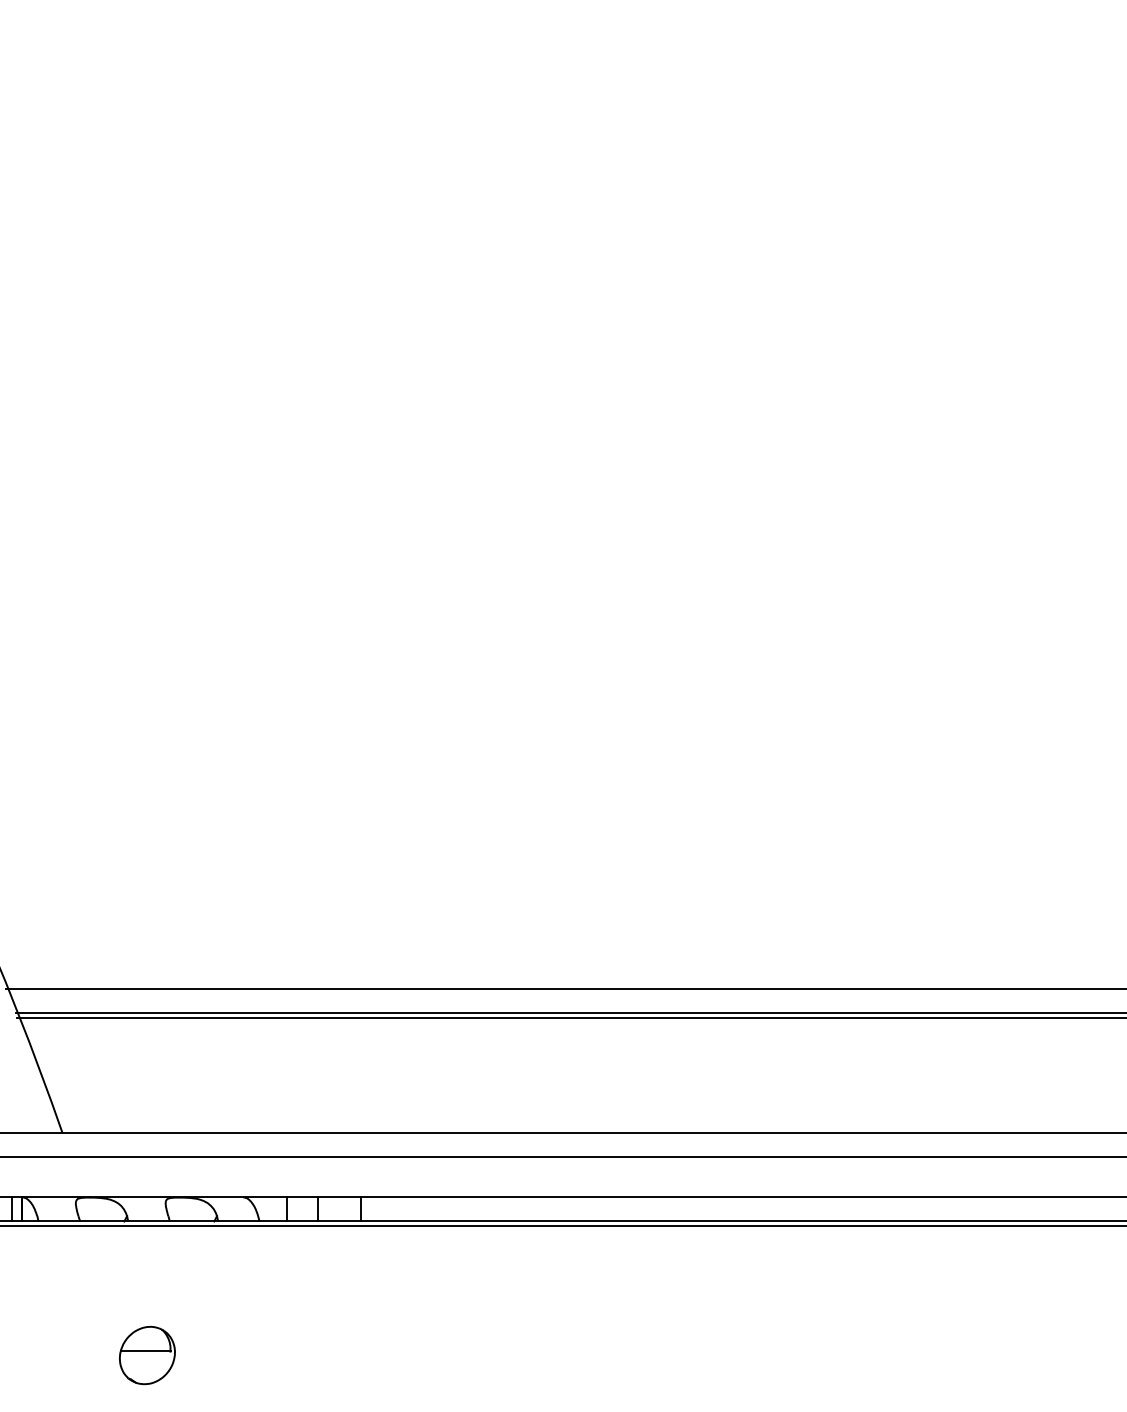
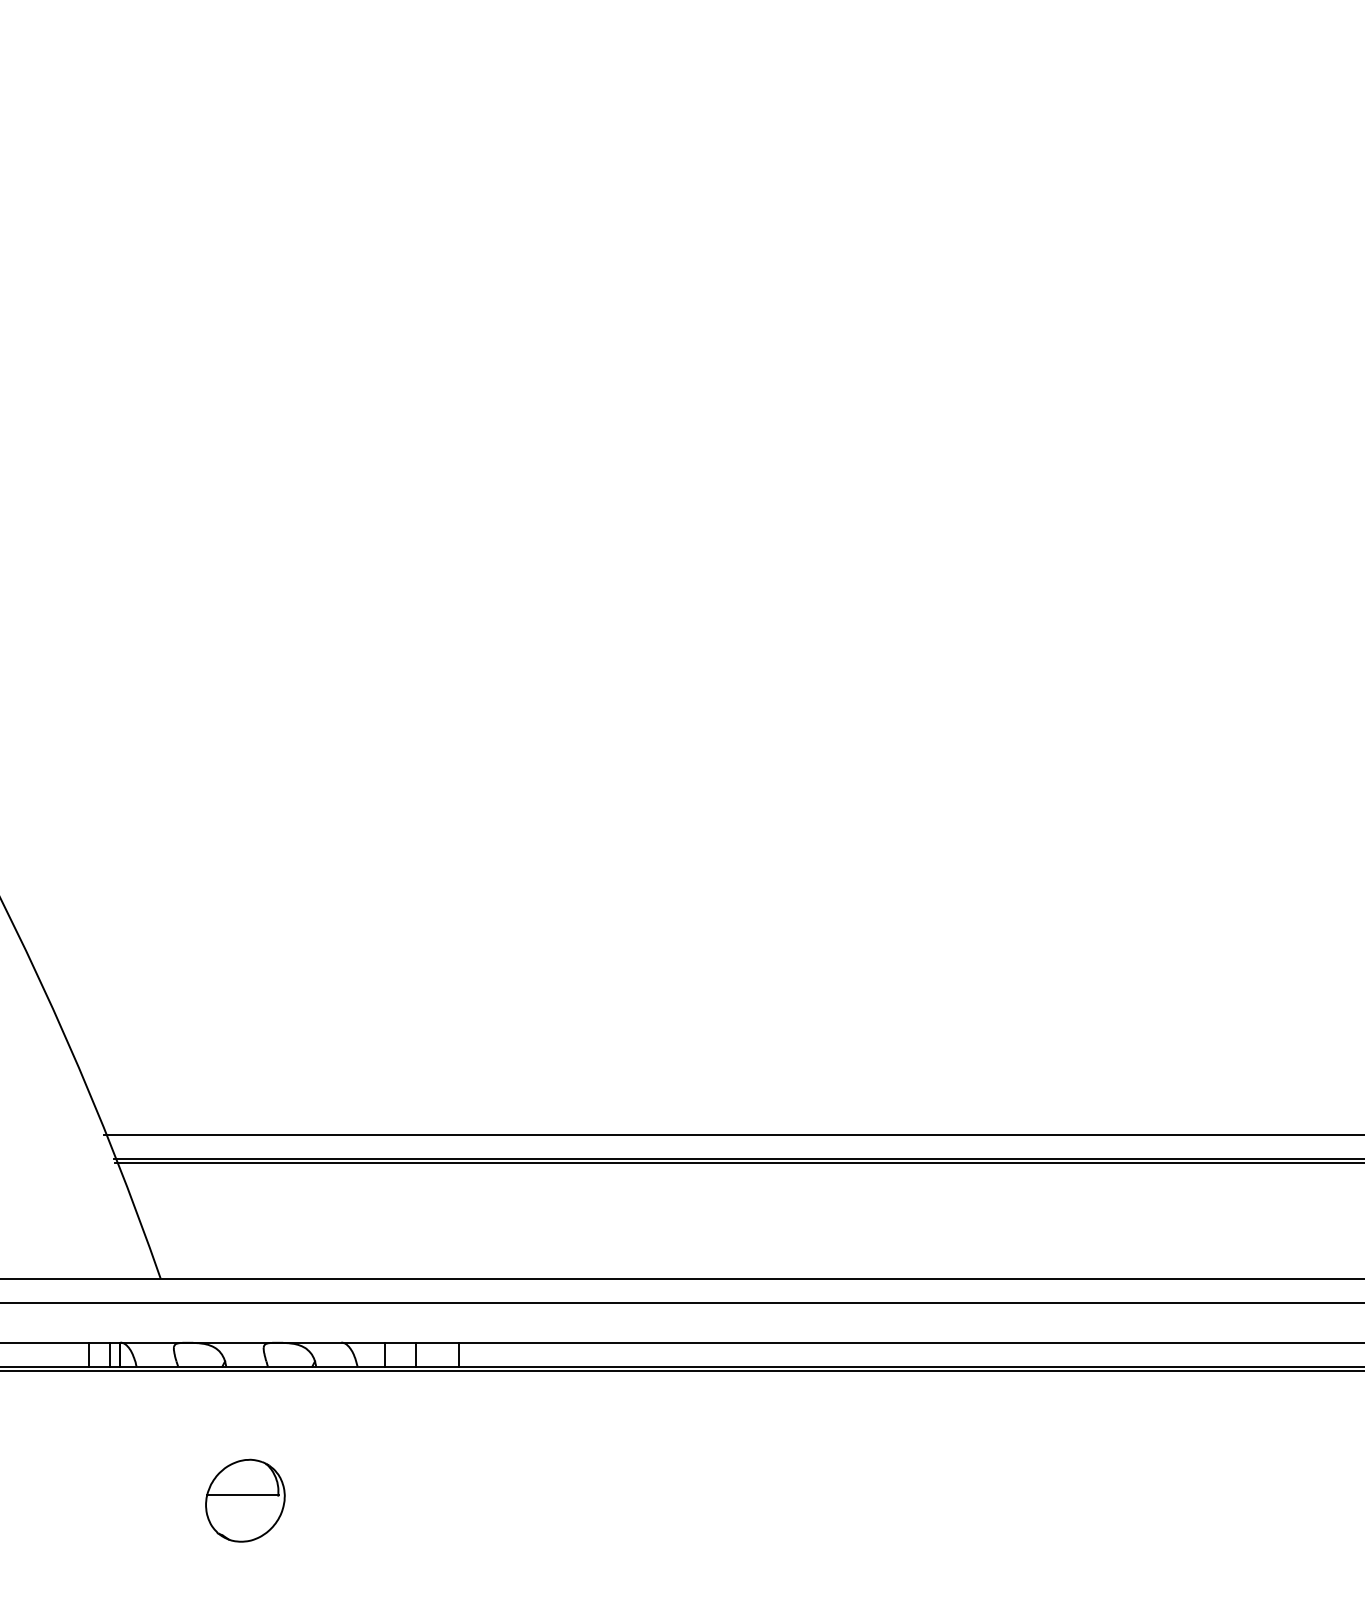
part: (147, 1355) -> (245, 1500), size x1.43

